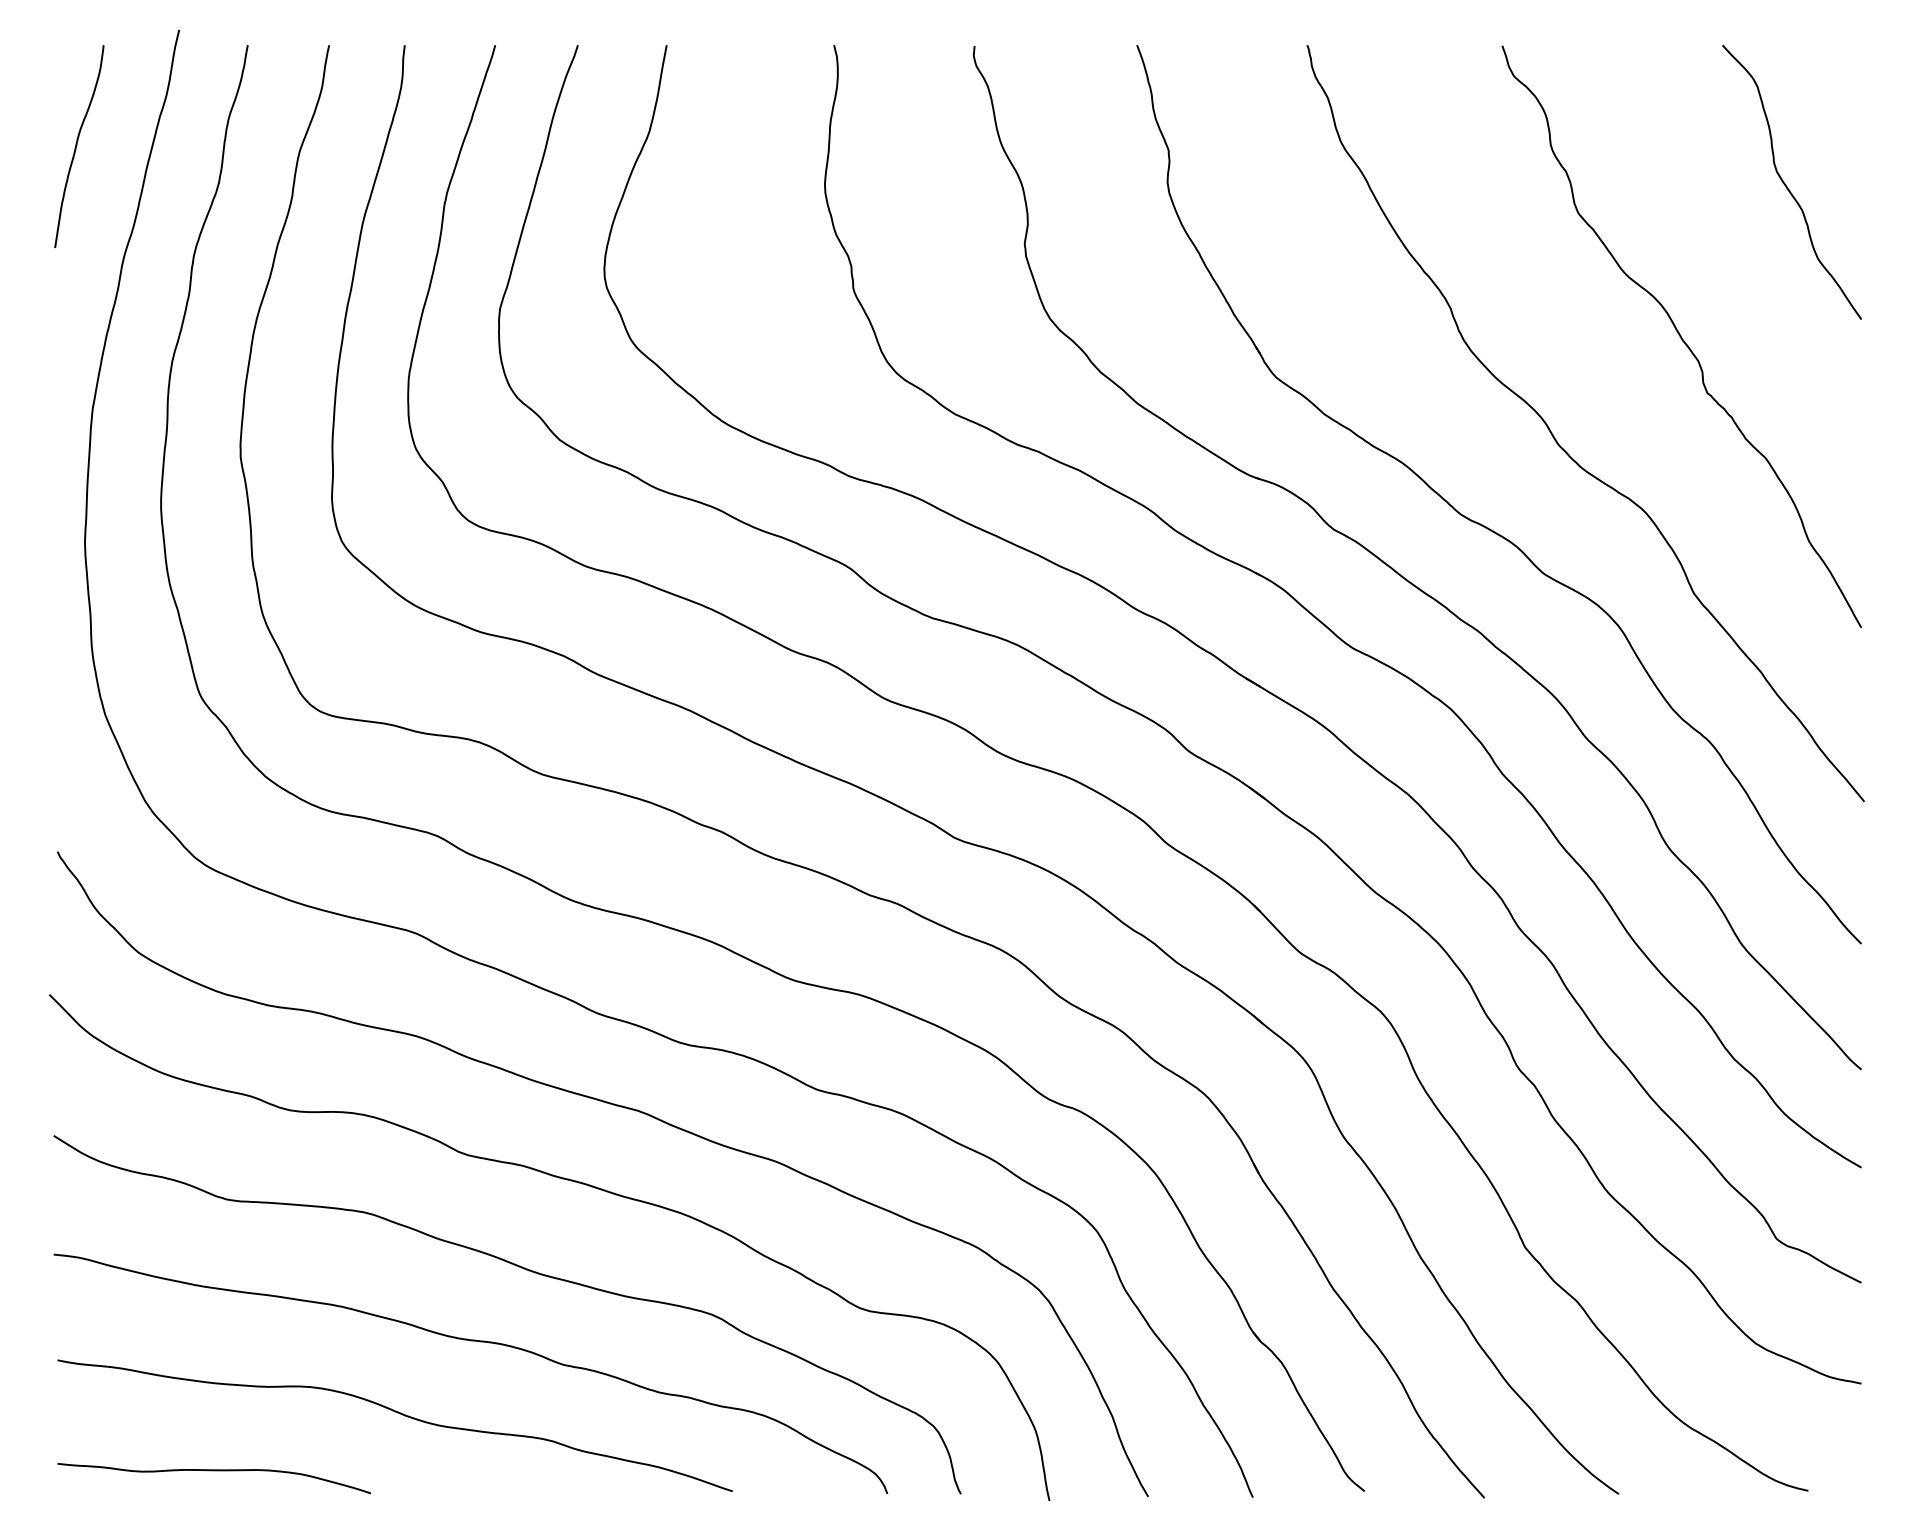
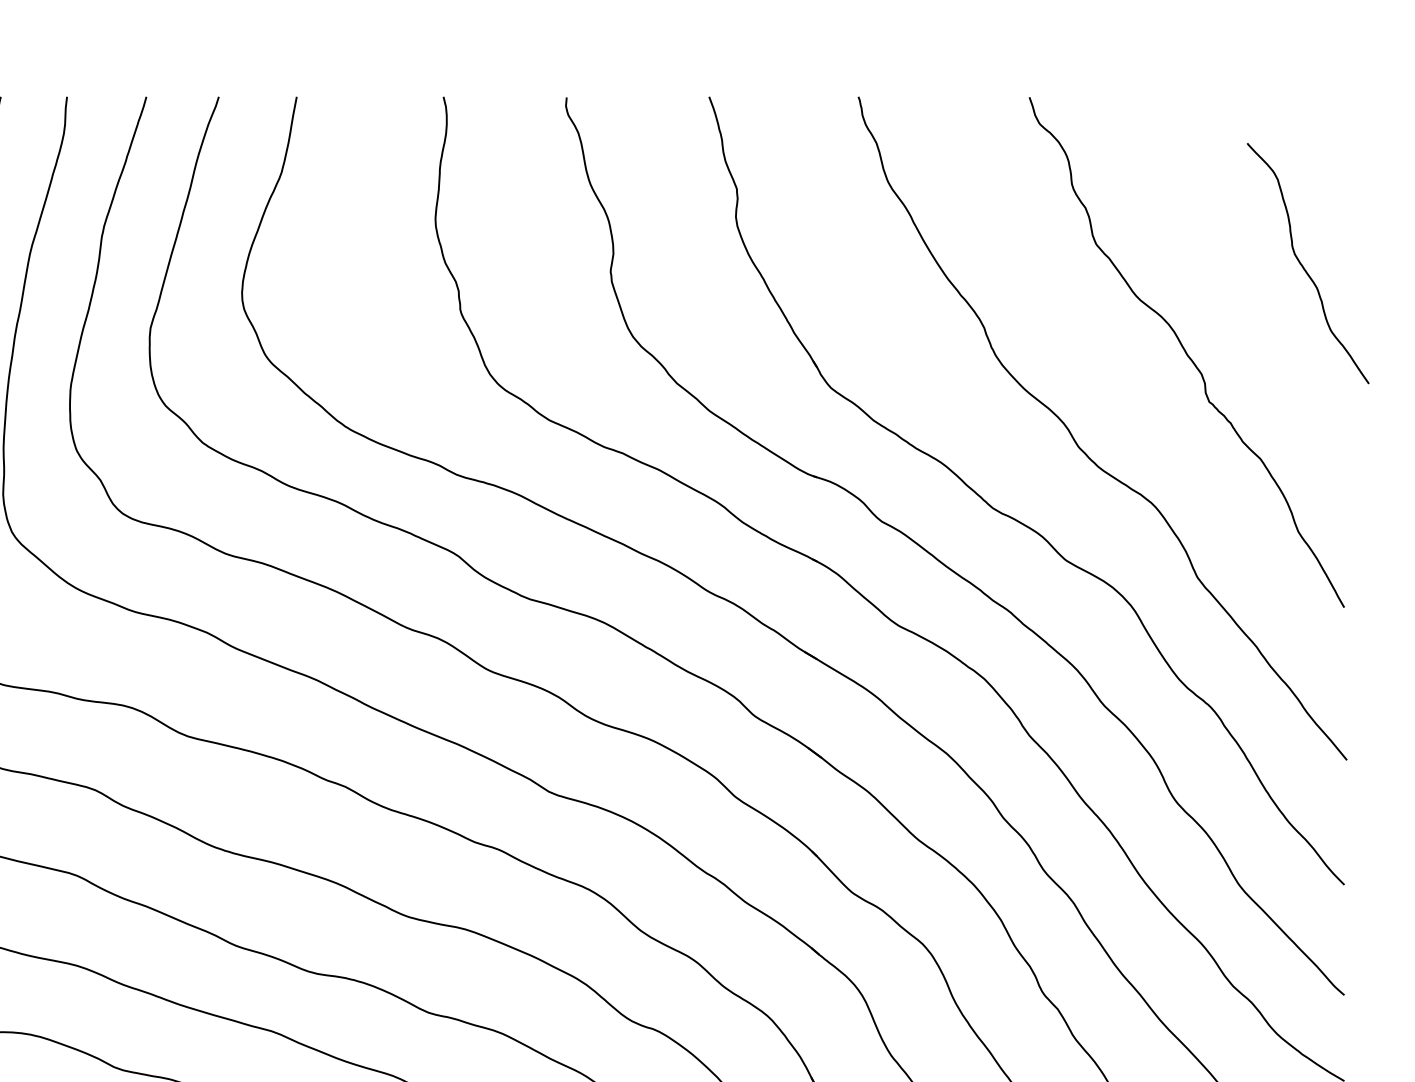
curve: (1786, 184) -> (1303, 265), moved

